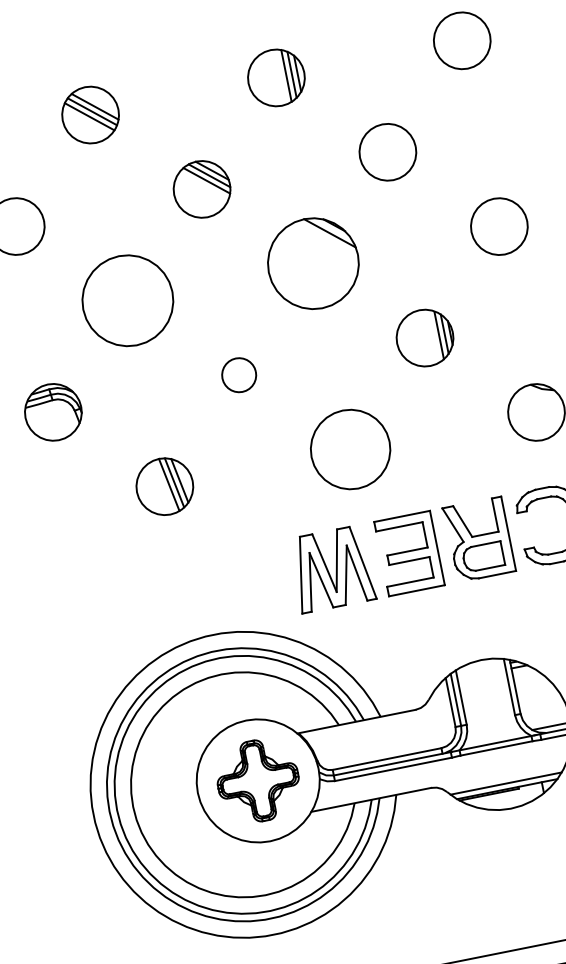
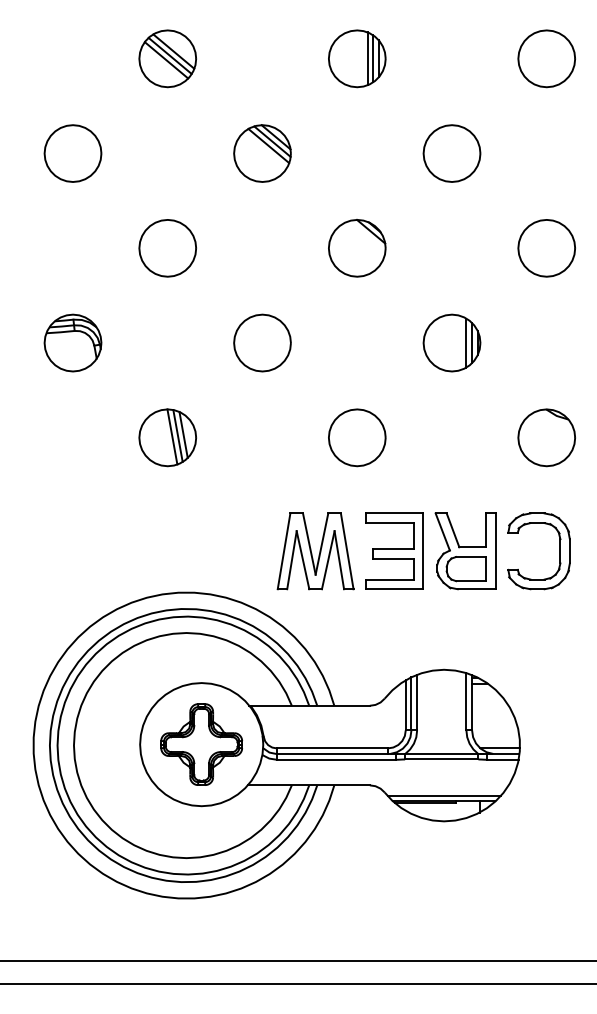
part: (313, 263) -> (357, 248), size x0.62
part: (127, 301) -> (167, 248), size x0.62
part: (239, 374) -> (262, 342), size x1.67
part: (350, 449) -> (357, 437), size x0.71

